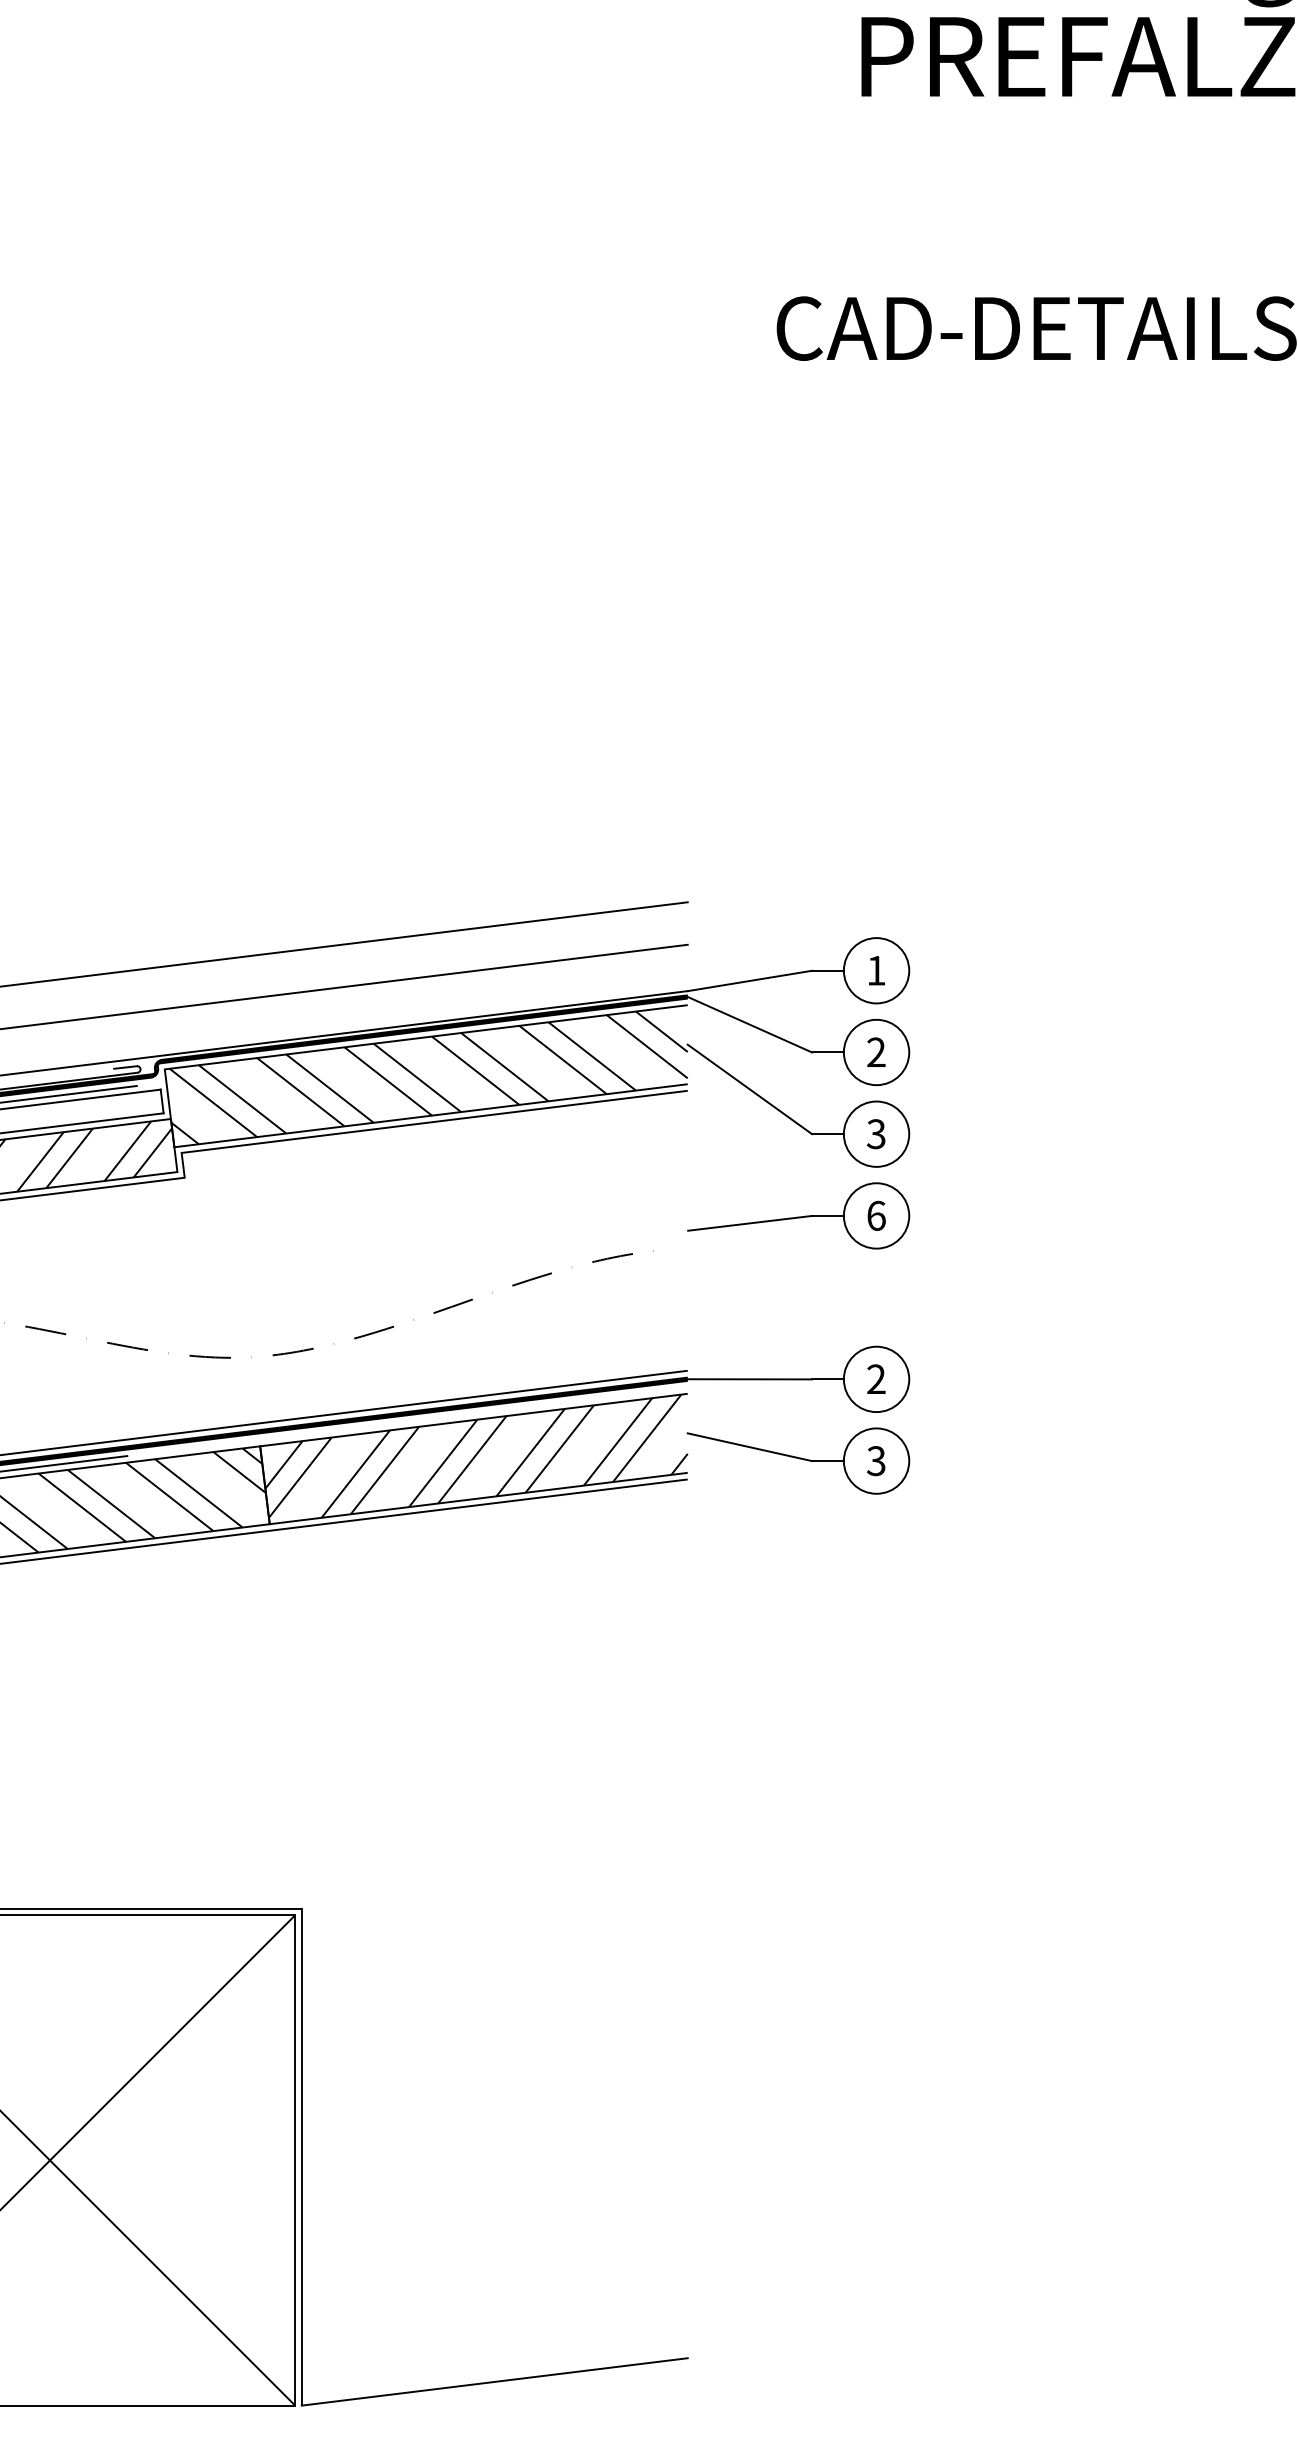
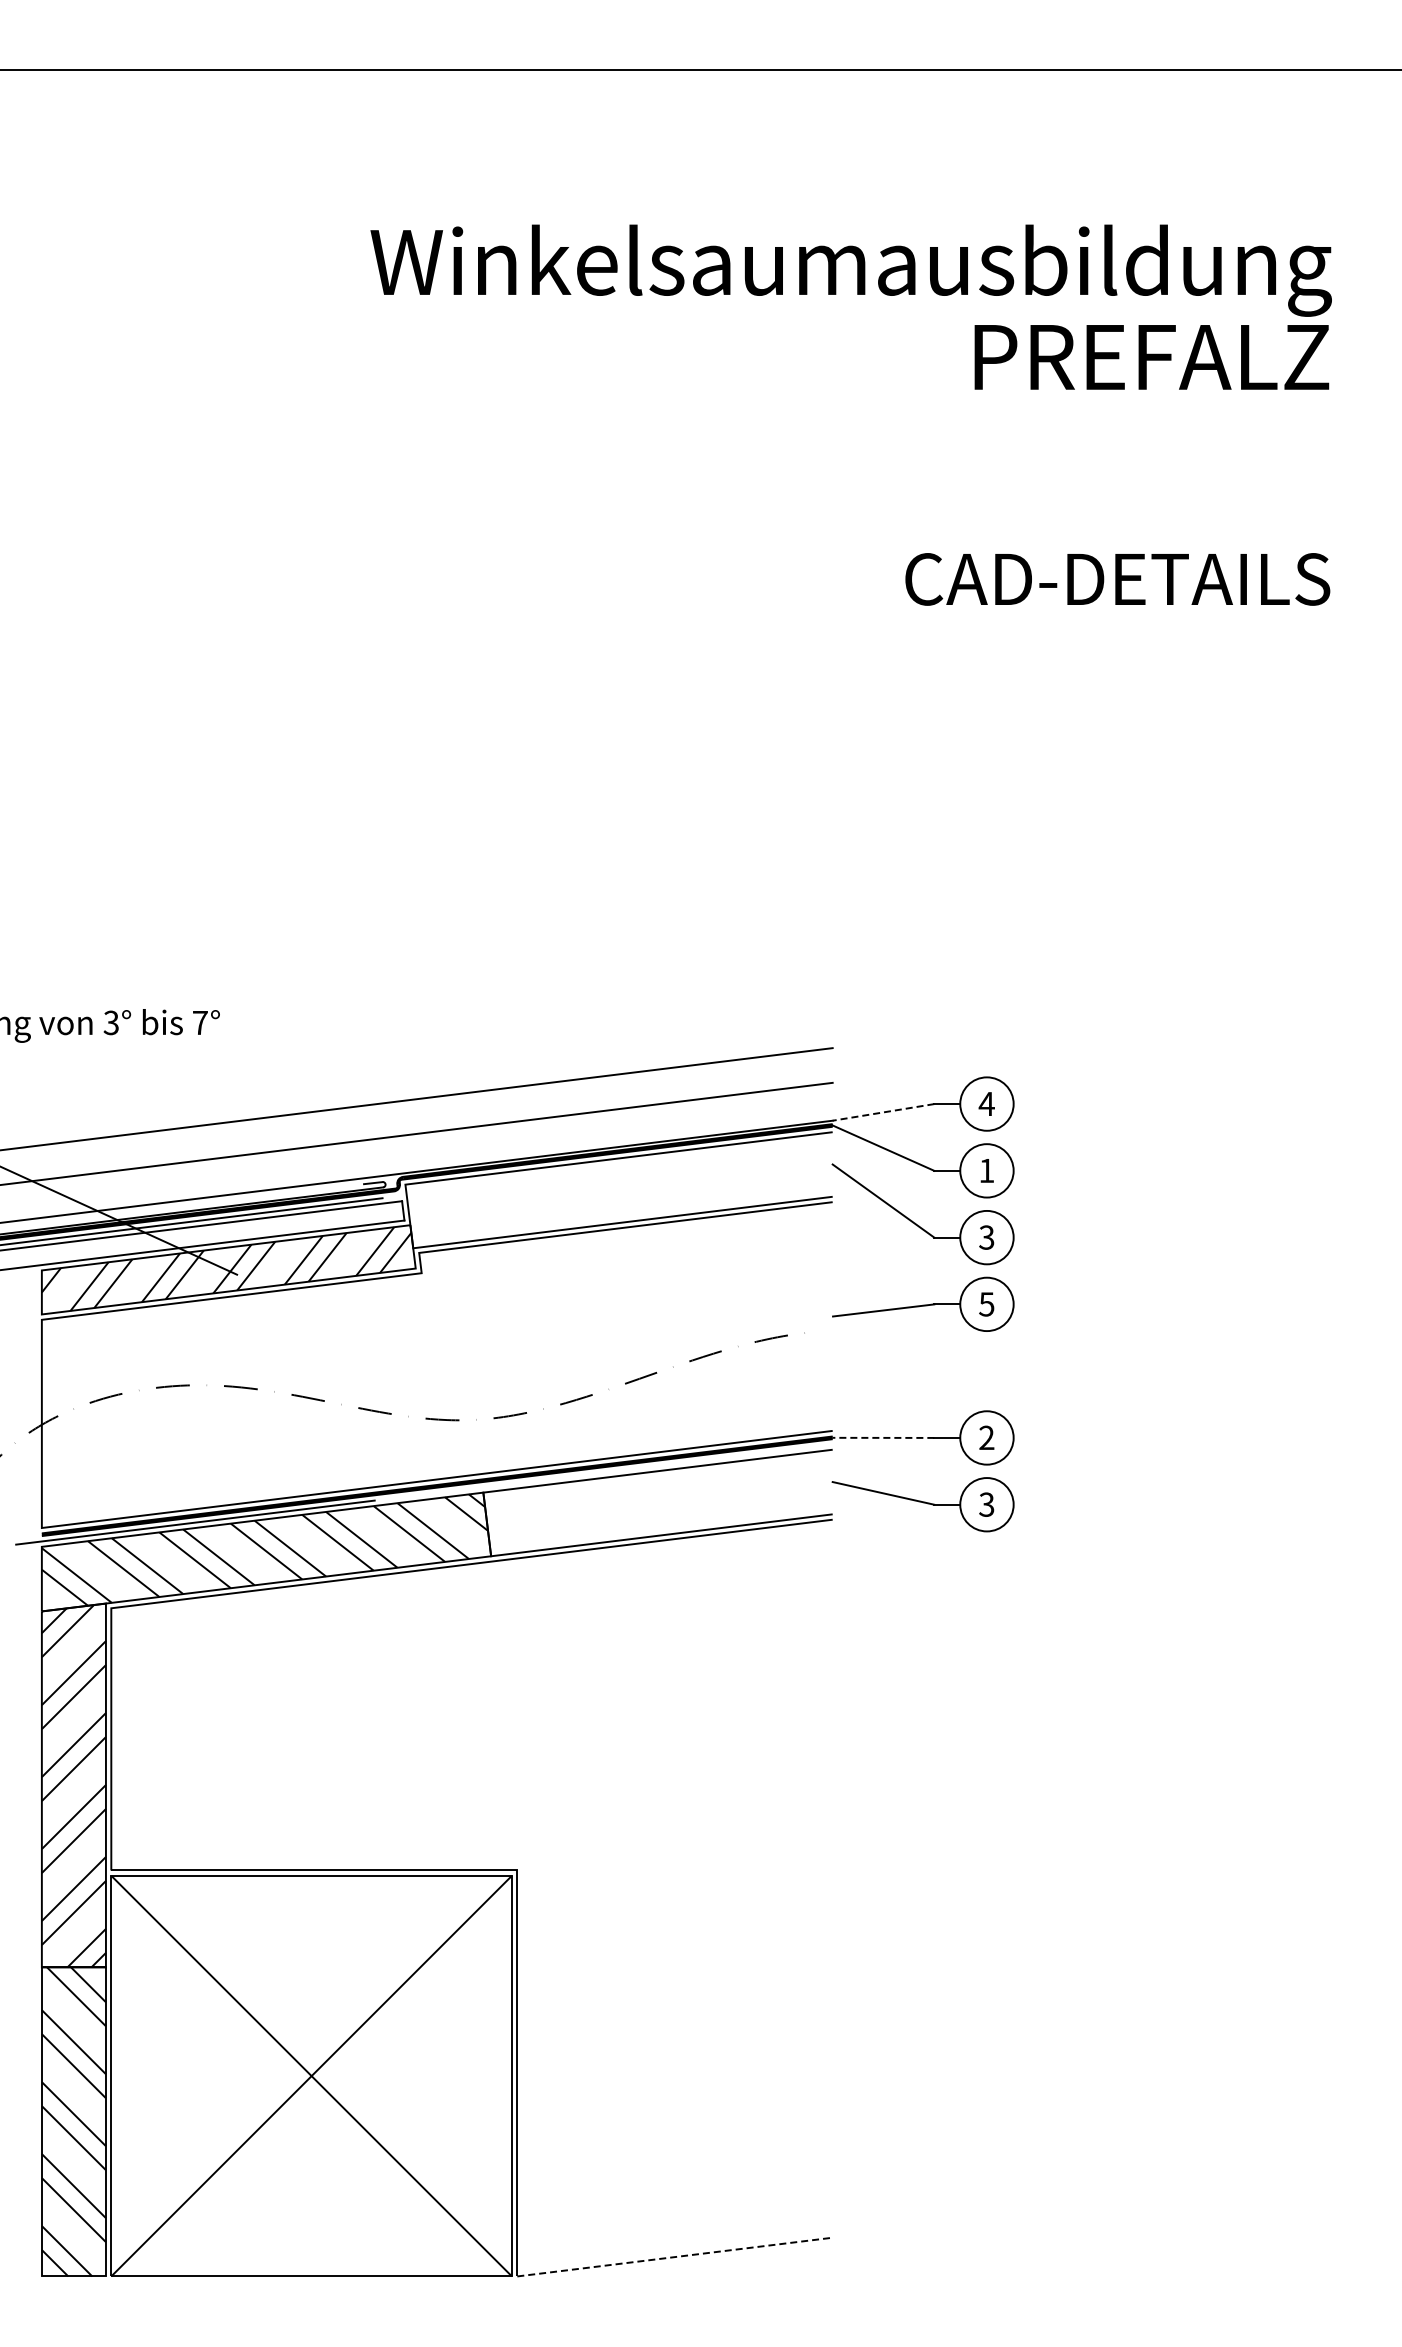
text: (875, 970) -> (986, 1103), 1 -> 4
line: (749, 981) -> (883, 1112), solid -> dashed
text: (875, 1052) -> (986, 1170), 2 -> 1
hatch: (428, 1077) -> (620, 1191), removed
text: (875, 1216) -> (986, 1304), 6 -> 5
line: (749, 1378) -> (883, 1437), solid -> dashed
hatch: (475, 1455) -> (659, 1500), removed
line: (495, 2382) -> (675, 2257), solid -> dashed

